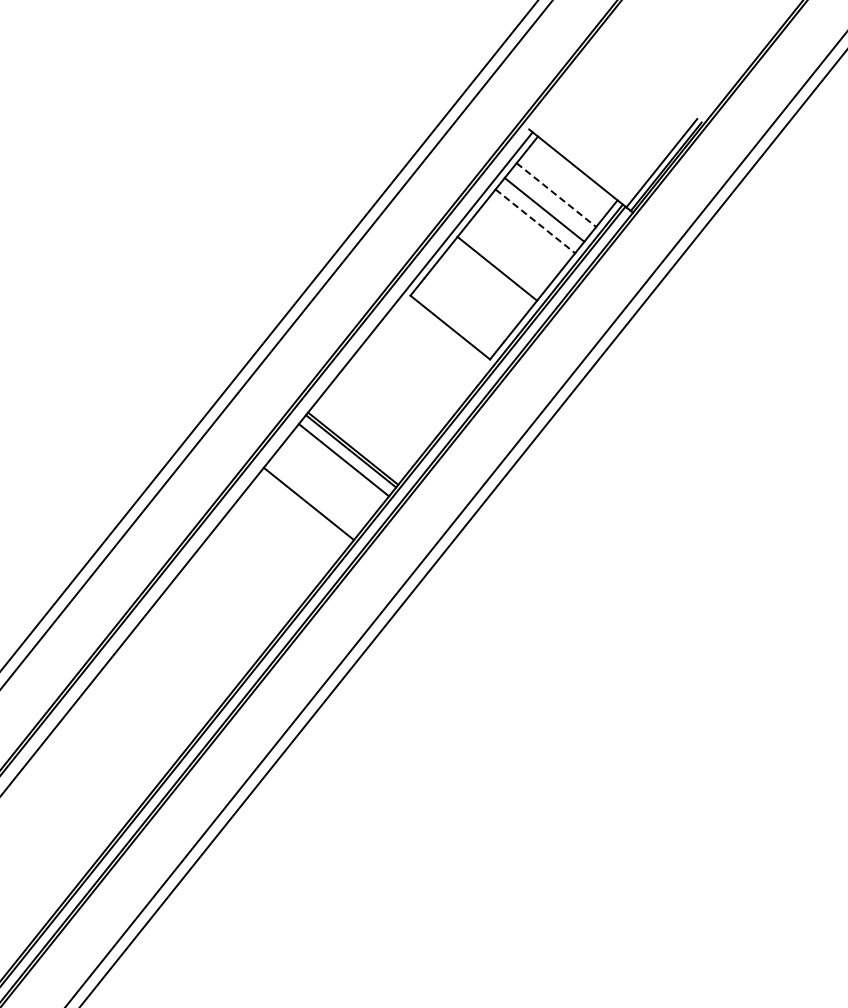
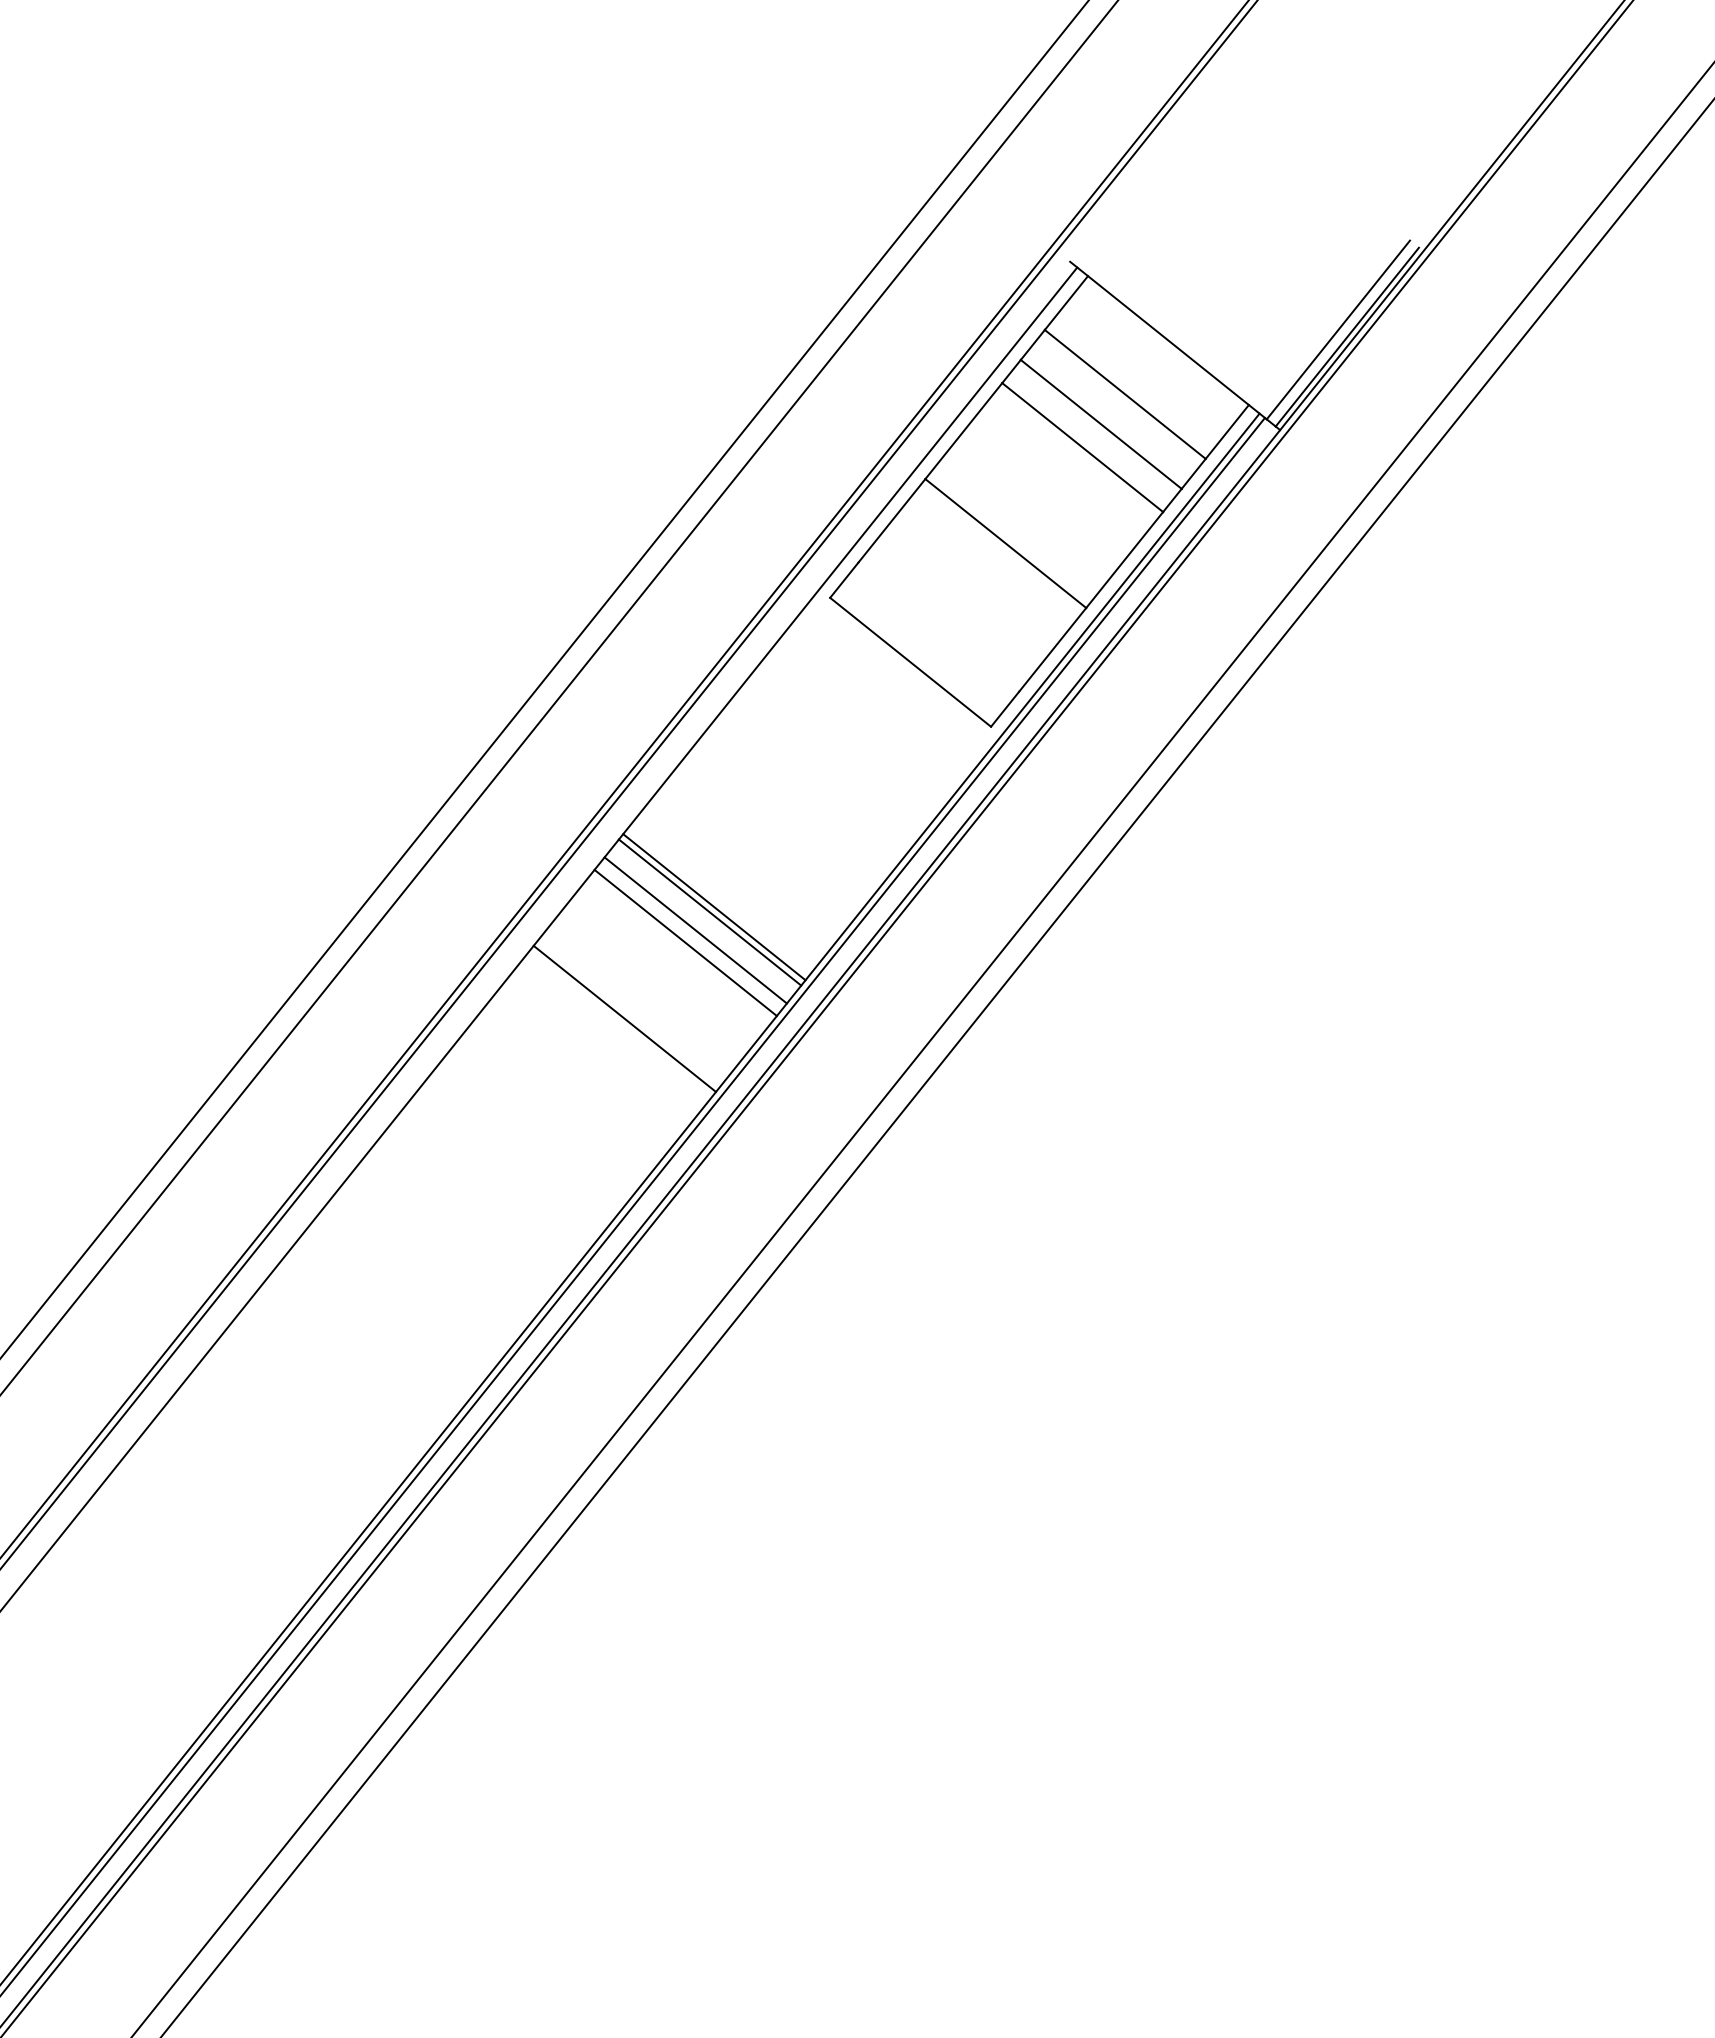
line: (556, 195) -> (1125, 395), dashed -> solid
line: (535, 221) -> (1082, 447), dashed -> solid
line: (338, 466) -> (684, 943), added

